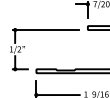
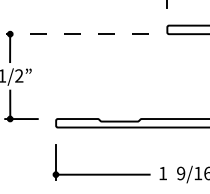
line: (45, 30) -> (75, 35), solid -> dashed

